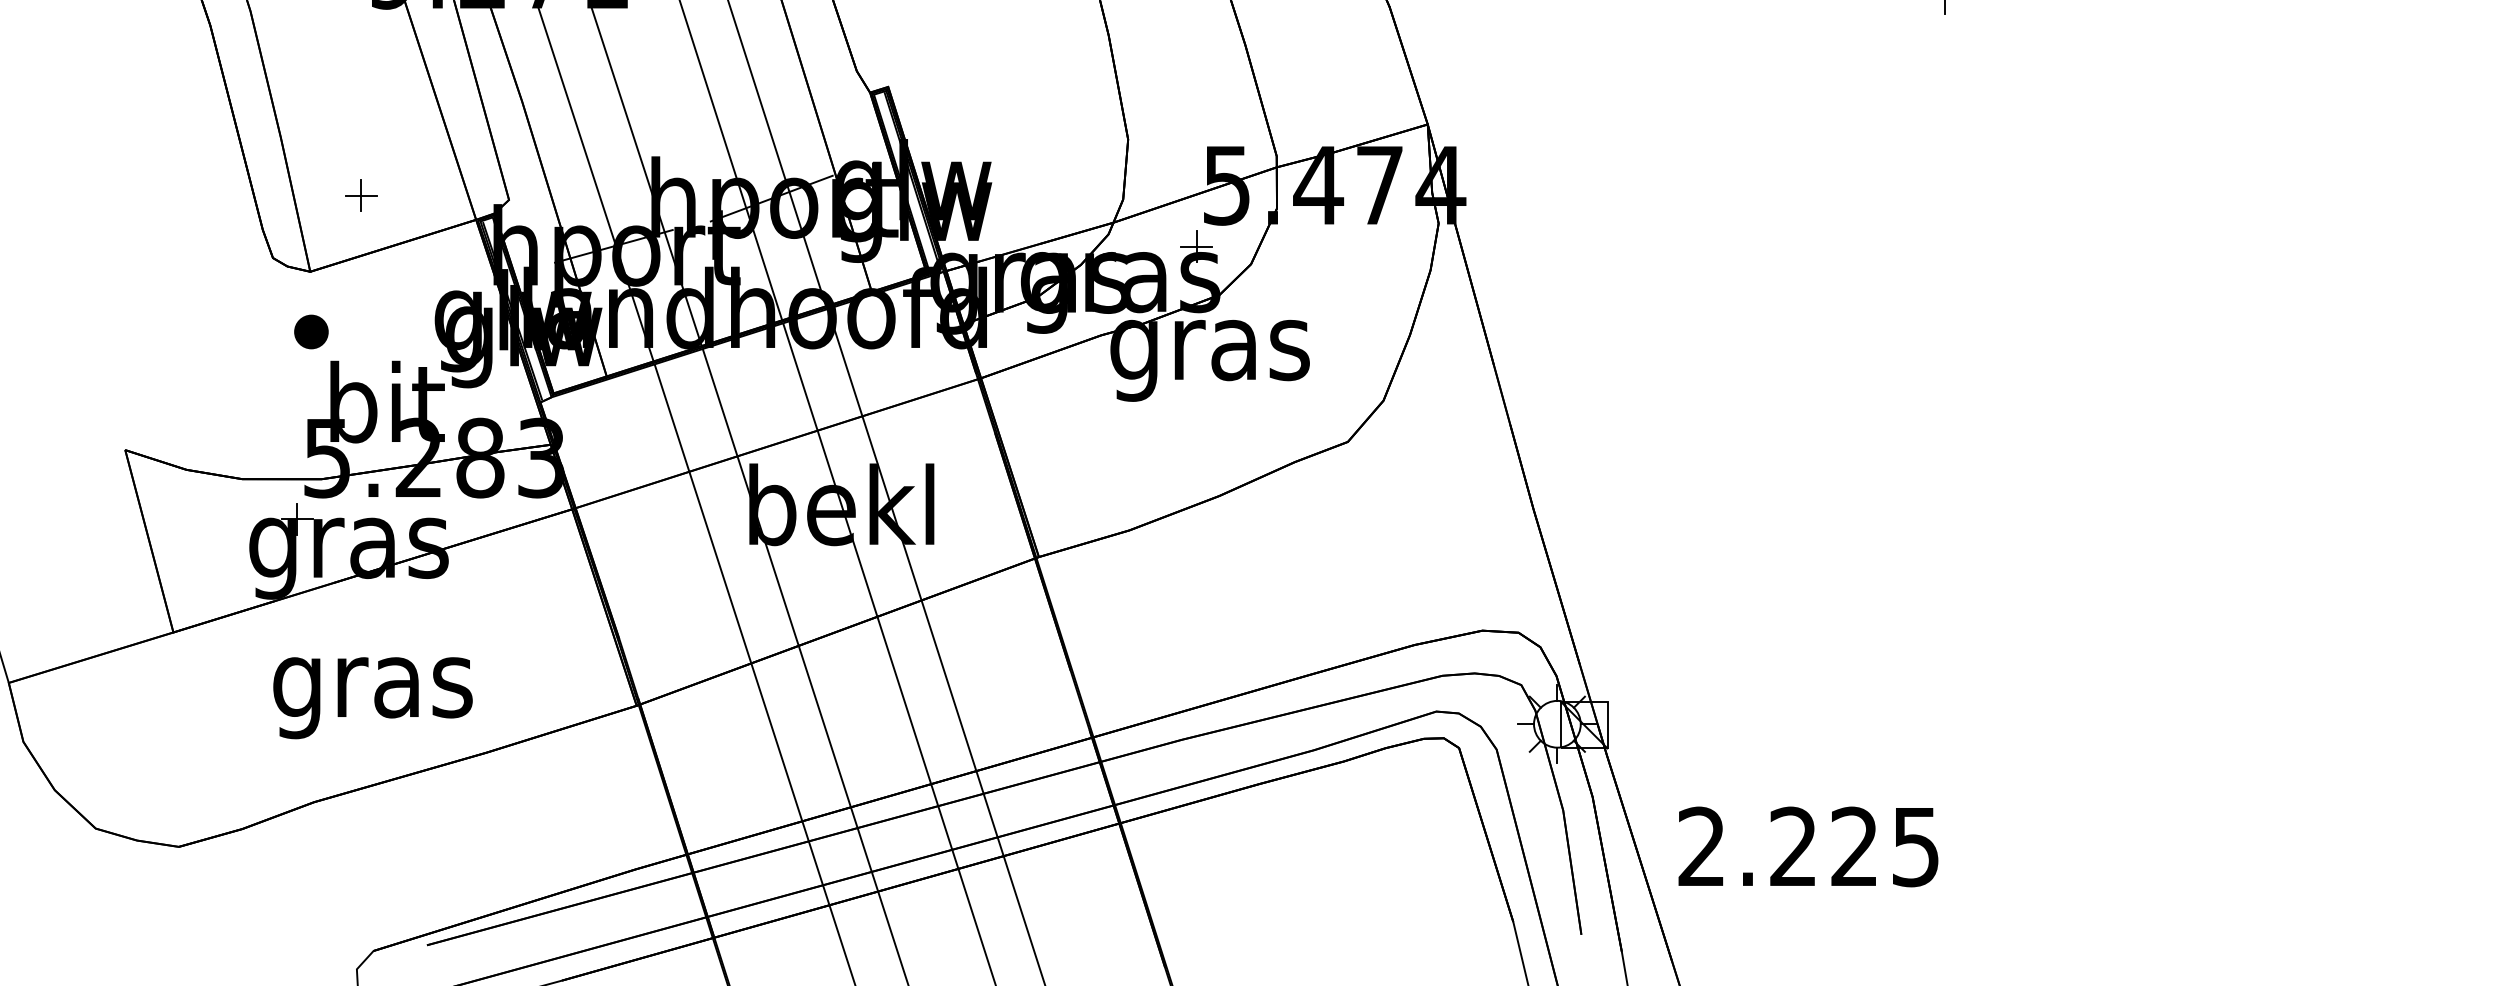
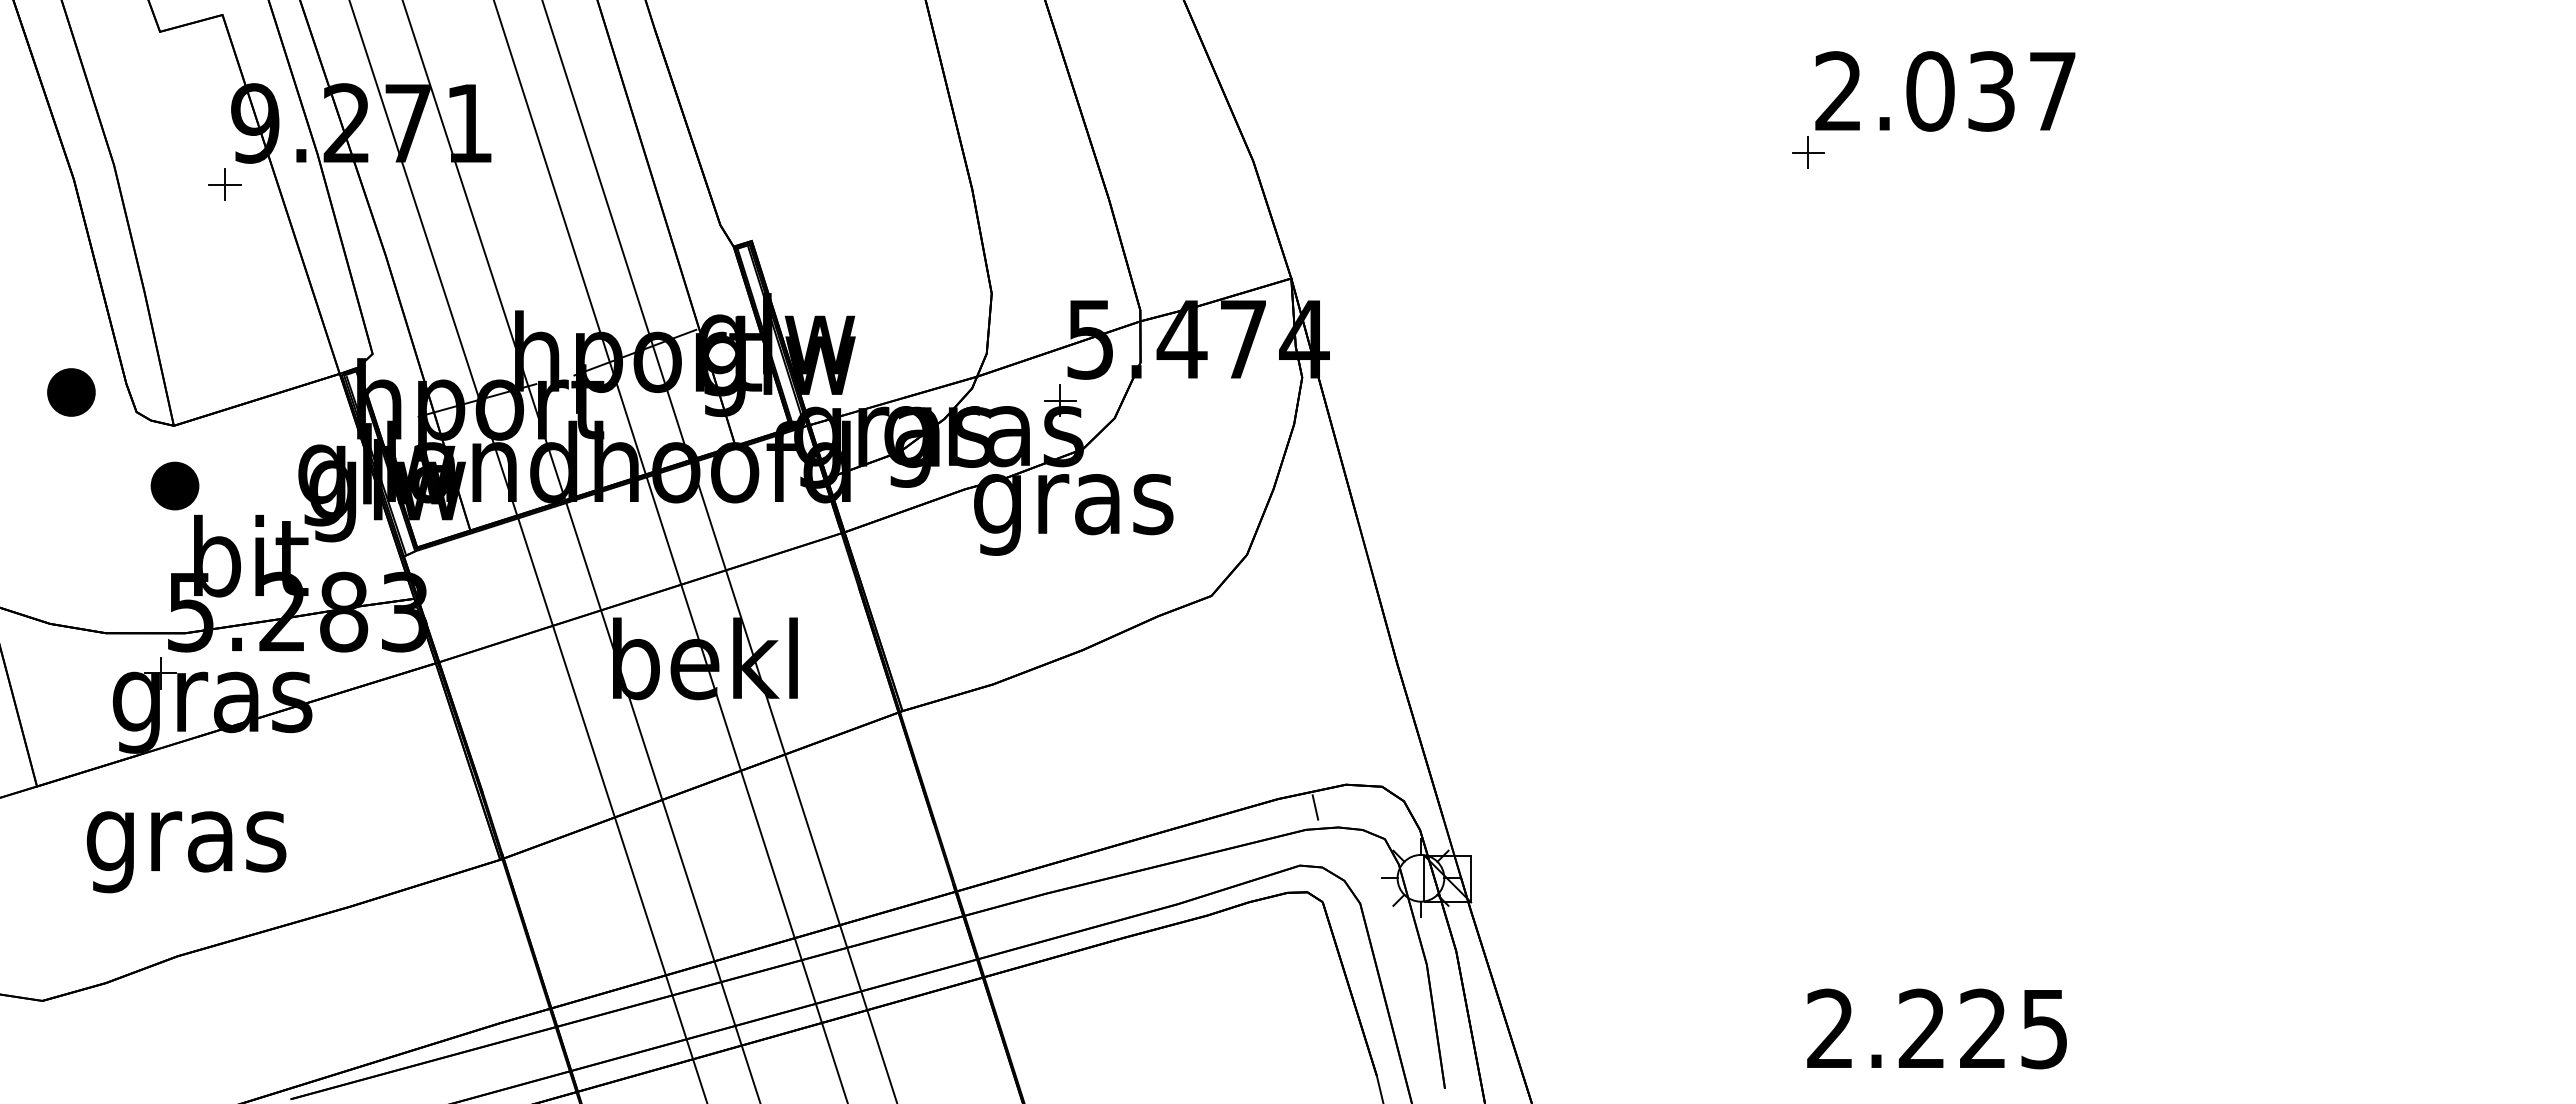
part: (360, 195) -> (224, 184), moved
part: (207, 238) -> (71, 392), added
part: (310, 331) -> (174, 485), size x1.43
line: (1451, 653) -> (1315, 807), added
text: (372, 698) -> (186, 852), moved
text: (1807, 846) -> (1936, 1028), moved

